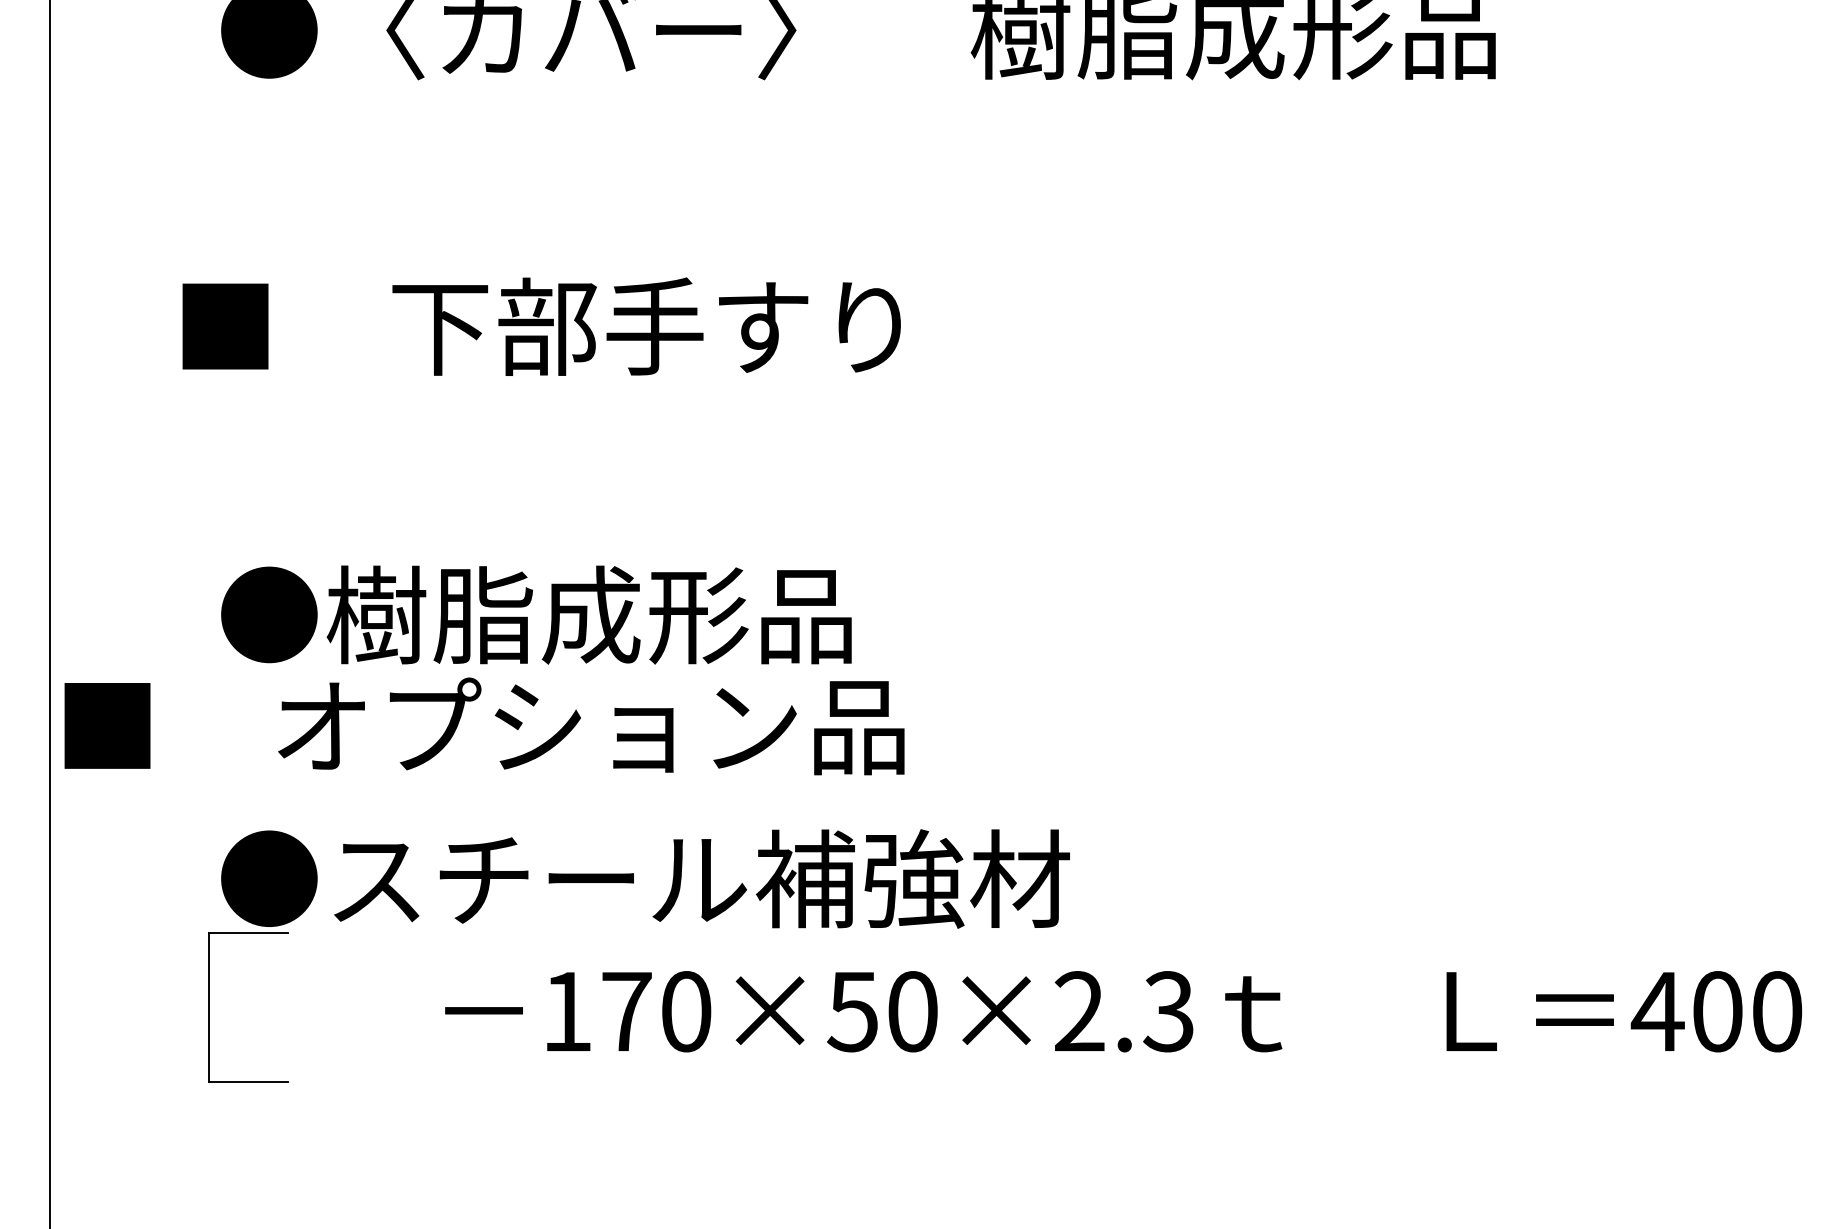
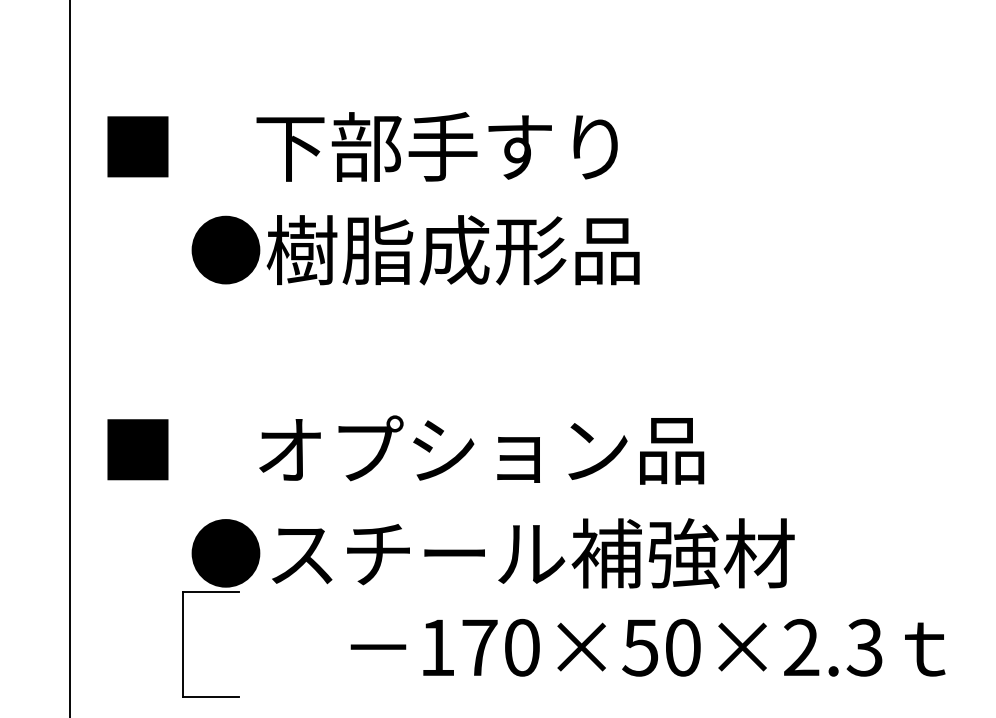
text: (541, 326) -> (362, 146), moved
text: (536, 614) -> (415, 249), moved
text: (484, 726) -> (405, 450), moved

